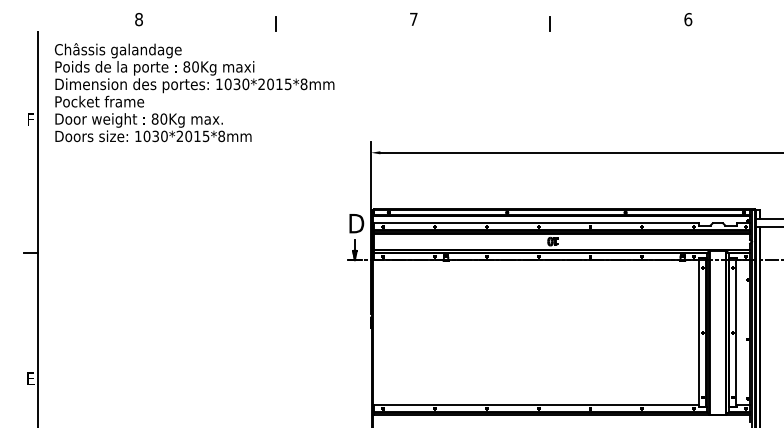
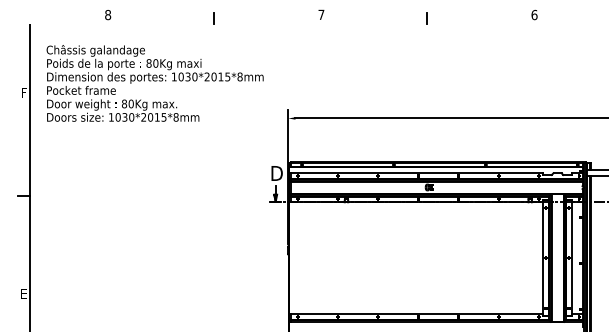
text: (194, 92) -> (155, 83), moved

